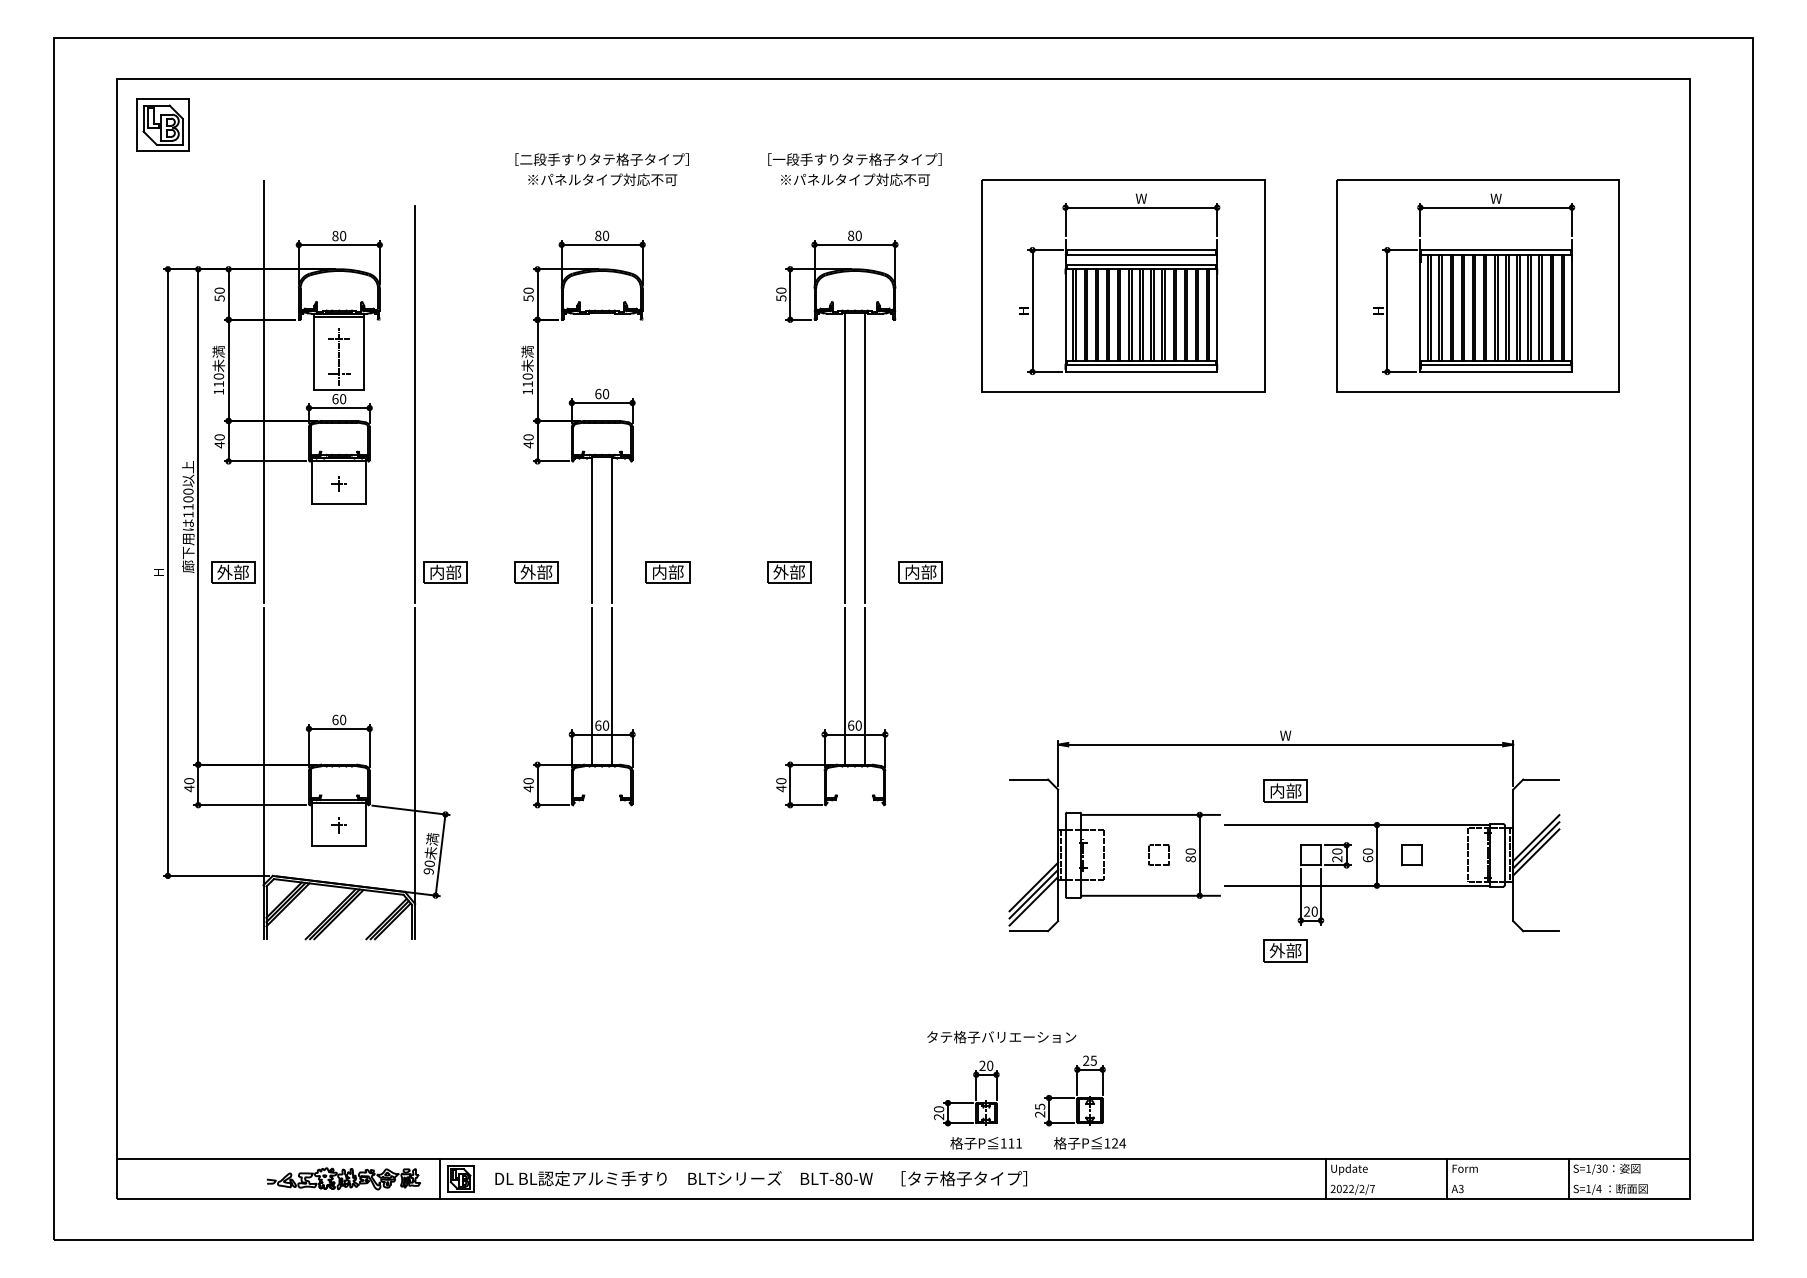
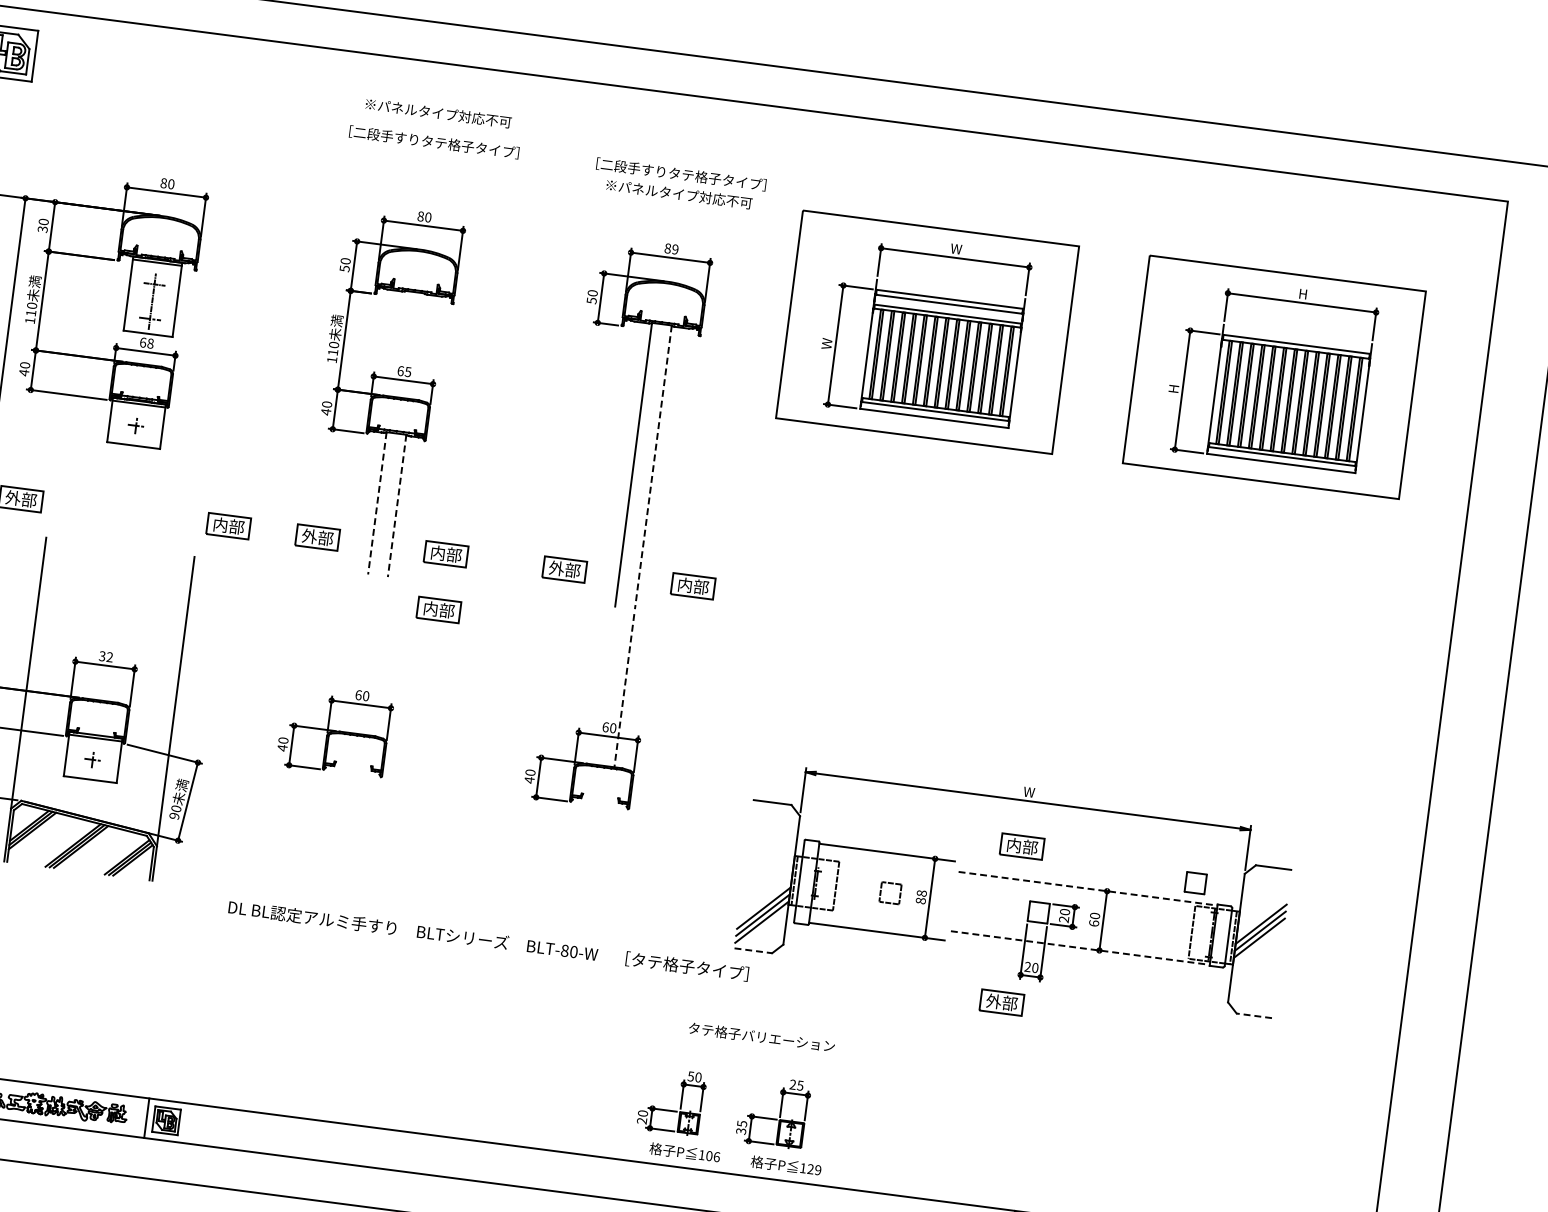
text: (778, 159) -> (606, 164), ［一段手すりタテ格子タイプ］ -> ［二段手すりタテ格子タイプ］
text: (602, 179) -> (438, 113), moved
text: (1495, 198) -> (1302, 293), W -> H
text: (858, 235) -> (675, 249), 80 -> 89
text: (219, 298) -> (42, 229), 50 -> 30
text: (1023, 310) -> (826, 343), H -> W
line: (263, 391) -> (73, 326), removed
text: (605, 393) -> (407, 371), 60 -> 65
text: (343, 399) -> (150, 344), 60 -> 68
line: (415, 403) -> (220, 357), removed
line: (865, 458) -> (653, 468), solid -> dashed
line: (592, 530) -> (377, 503), solid -> dashed
line: (612, 530) -> (397, 506), solid -> dashed
part: (667, 629) -> (438, 610), added
line: (592, 686) -> (357, 656), removed
line: (612, 686) -> (377, 658), removed
line: (844, 686) -> (604, 688), removed
line: (865, 686) -> (624, 690), solid -> dashed
text: (339, 719) -> (106, 656), 60 -> 32
line: (1357, 825) -> (1088, 889), solid -> dashed
text: (1190, 851) -> (921, 893), 80 -> 88
part: (1411, 855) -> (1195, 883), moved
line: (1357, 885) -> (1080, 947), solid -> dashed
line: (1029, 931) -> (753, 951), solid -> dashed
line: (1540, 931) -> (1253, 1016), solid -> dashed
text: (1001, 1036) -> (761, 1036), moved
text: (982, 1065) -> (691, 1076), 20 -> 50
text: (1040, 1114) -> (741, 1131), 25 -> 35
text: (1015, 1143) -> (713, 1156), 111 -> 106
text: (1122, 1143) -> (817, 1170), 124 -> 129
text: (761, 1178) -> (488, 940), moved

